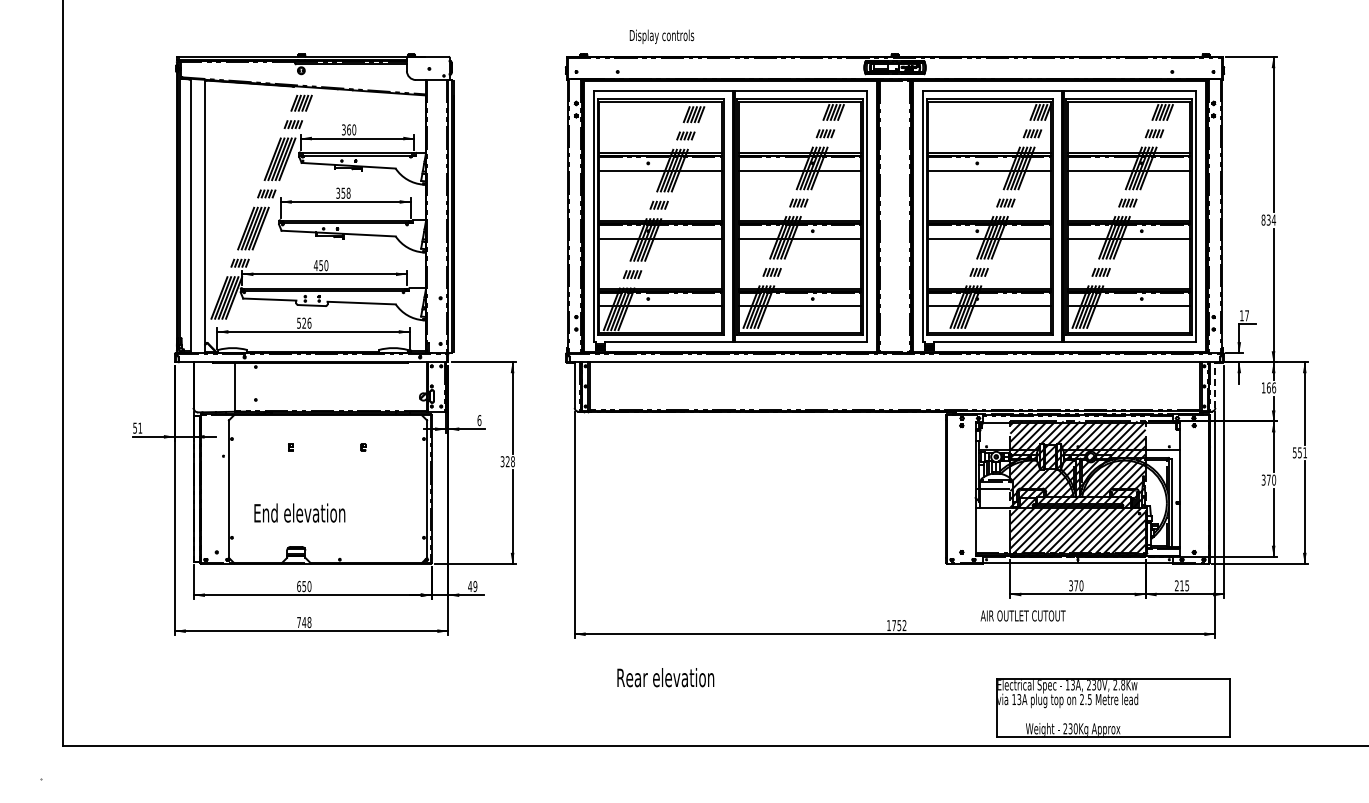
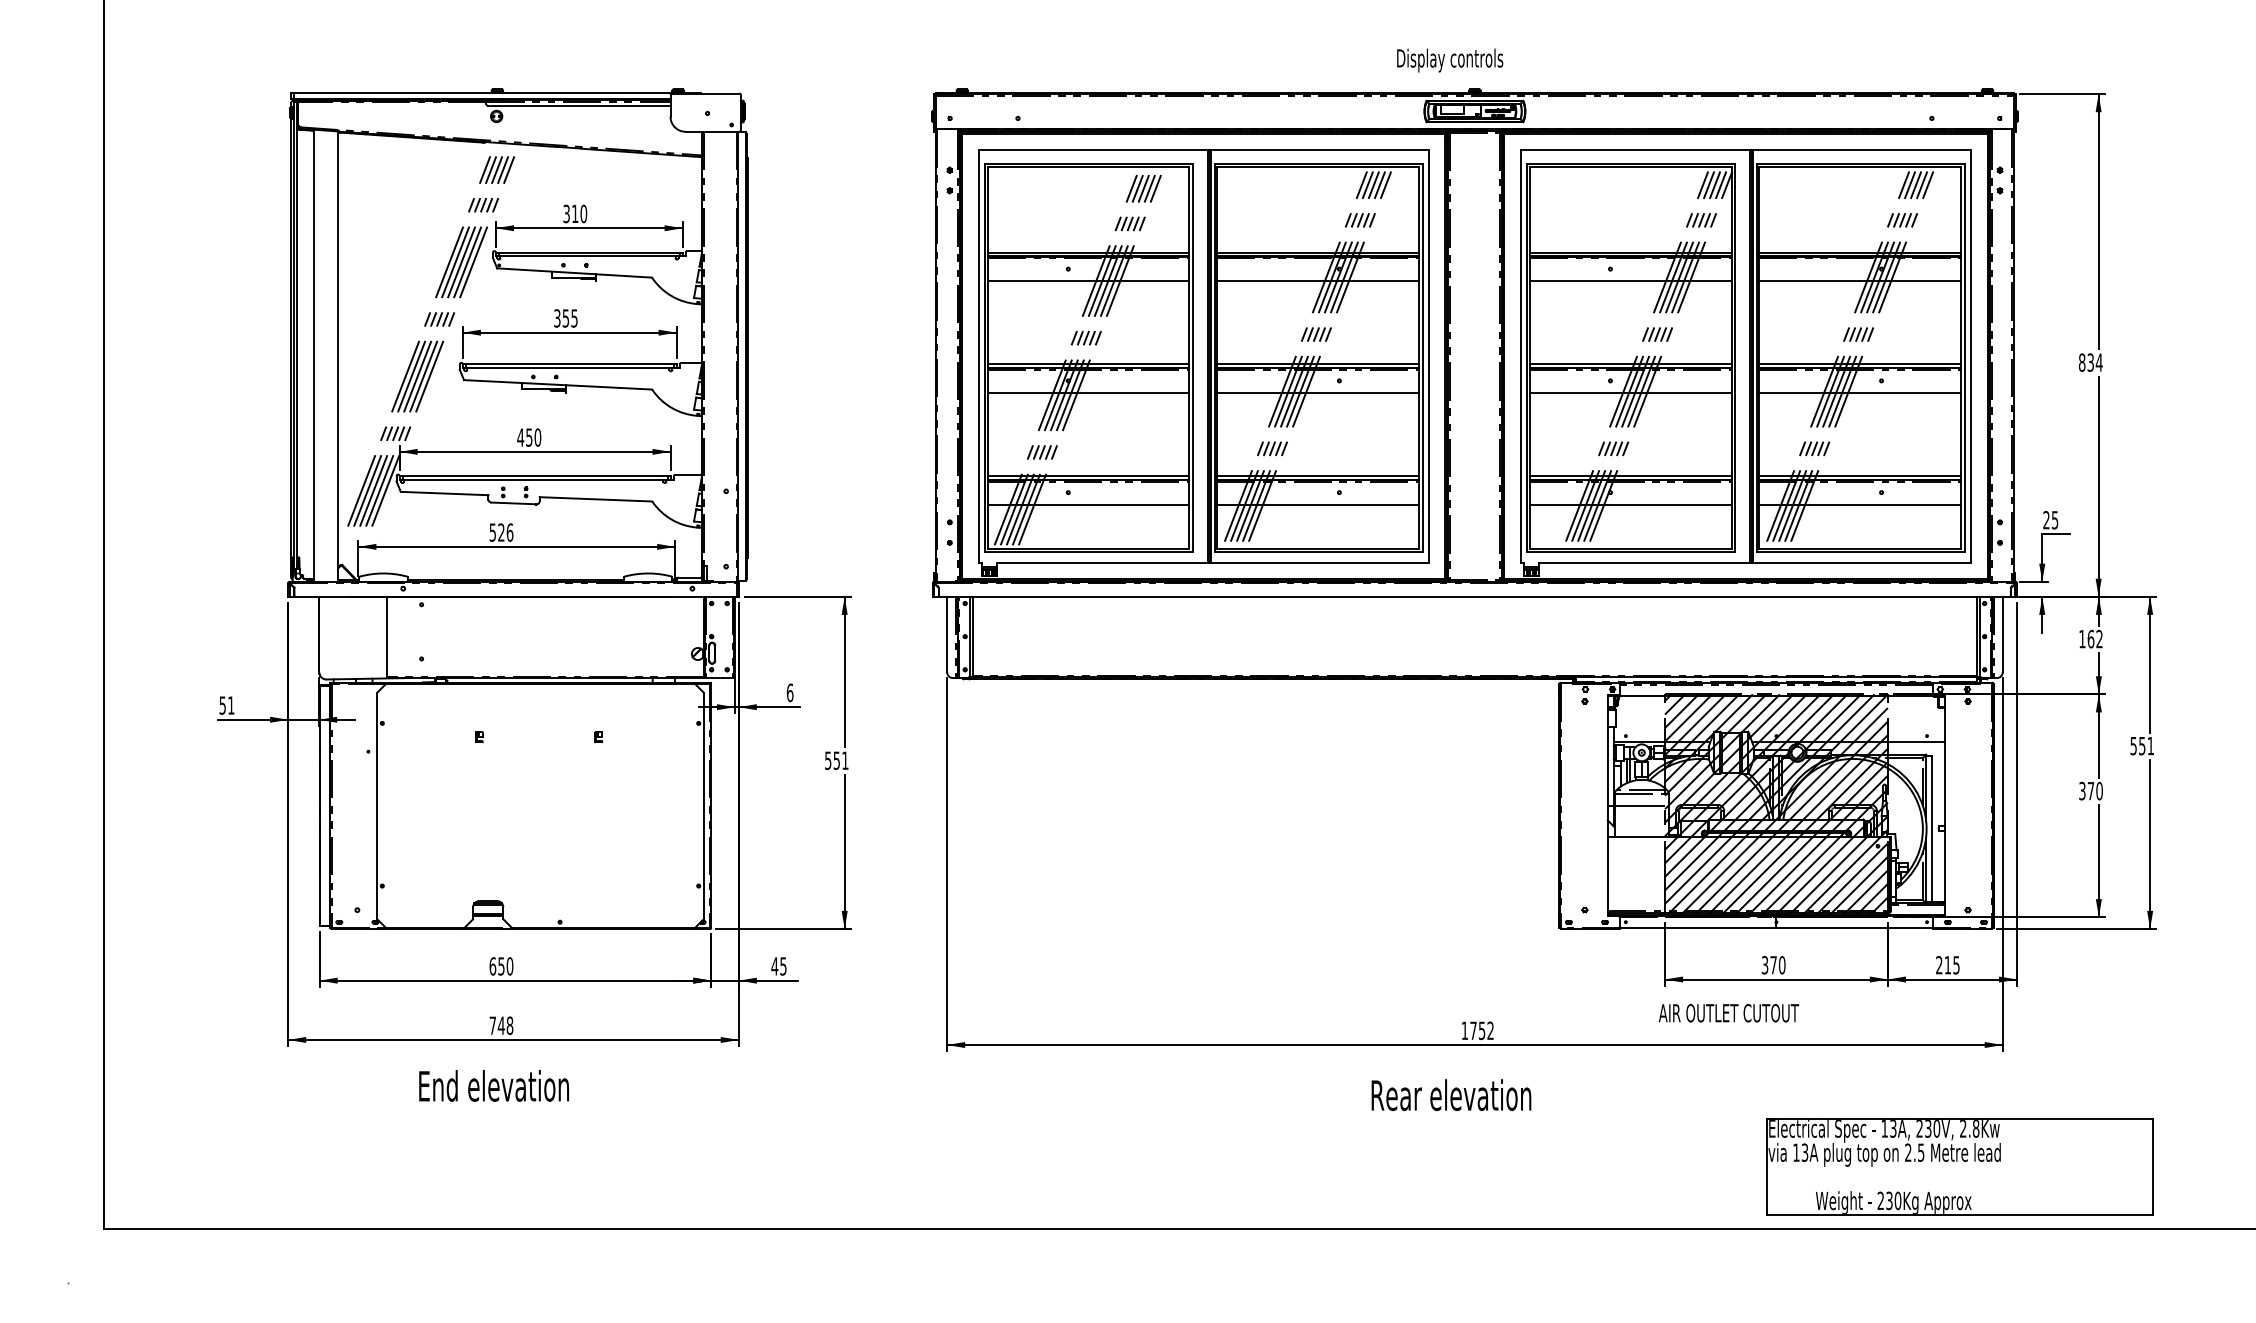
text: (661, 36) -> (1449, 60), moved
text: (349, 129) -> (575, 213), 360 -> 310
text: (348, 192) -> (574, 317), 358 -> 355
text: (1244, 315) -> (2050, 519), 17 -> 25
line: (1215, 385) -> (2003, 635), dashed -> solid
text: (1274, 387) -> (2100, 638), 166 -> 162
text: (507, 461) -> (836, 760), 328 -> 551
text: (299, 512) -> (493, 1085), moved
text: (475, 585) -> (783, 964), 49 -> 45
text: (1022, 615) -> (1727, 1012), moved
text: (665, 677) -> (1450, 1094), moved
part: (1113, 707) -> (1960, 1165), moved

